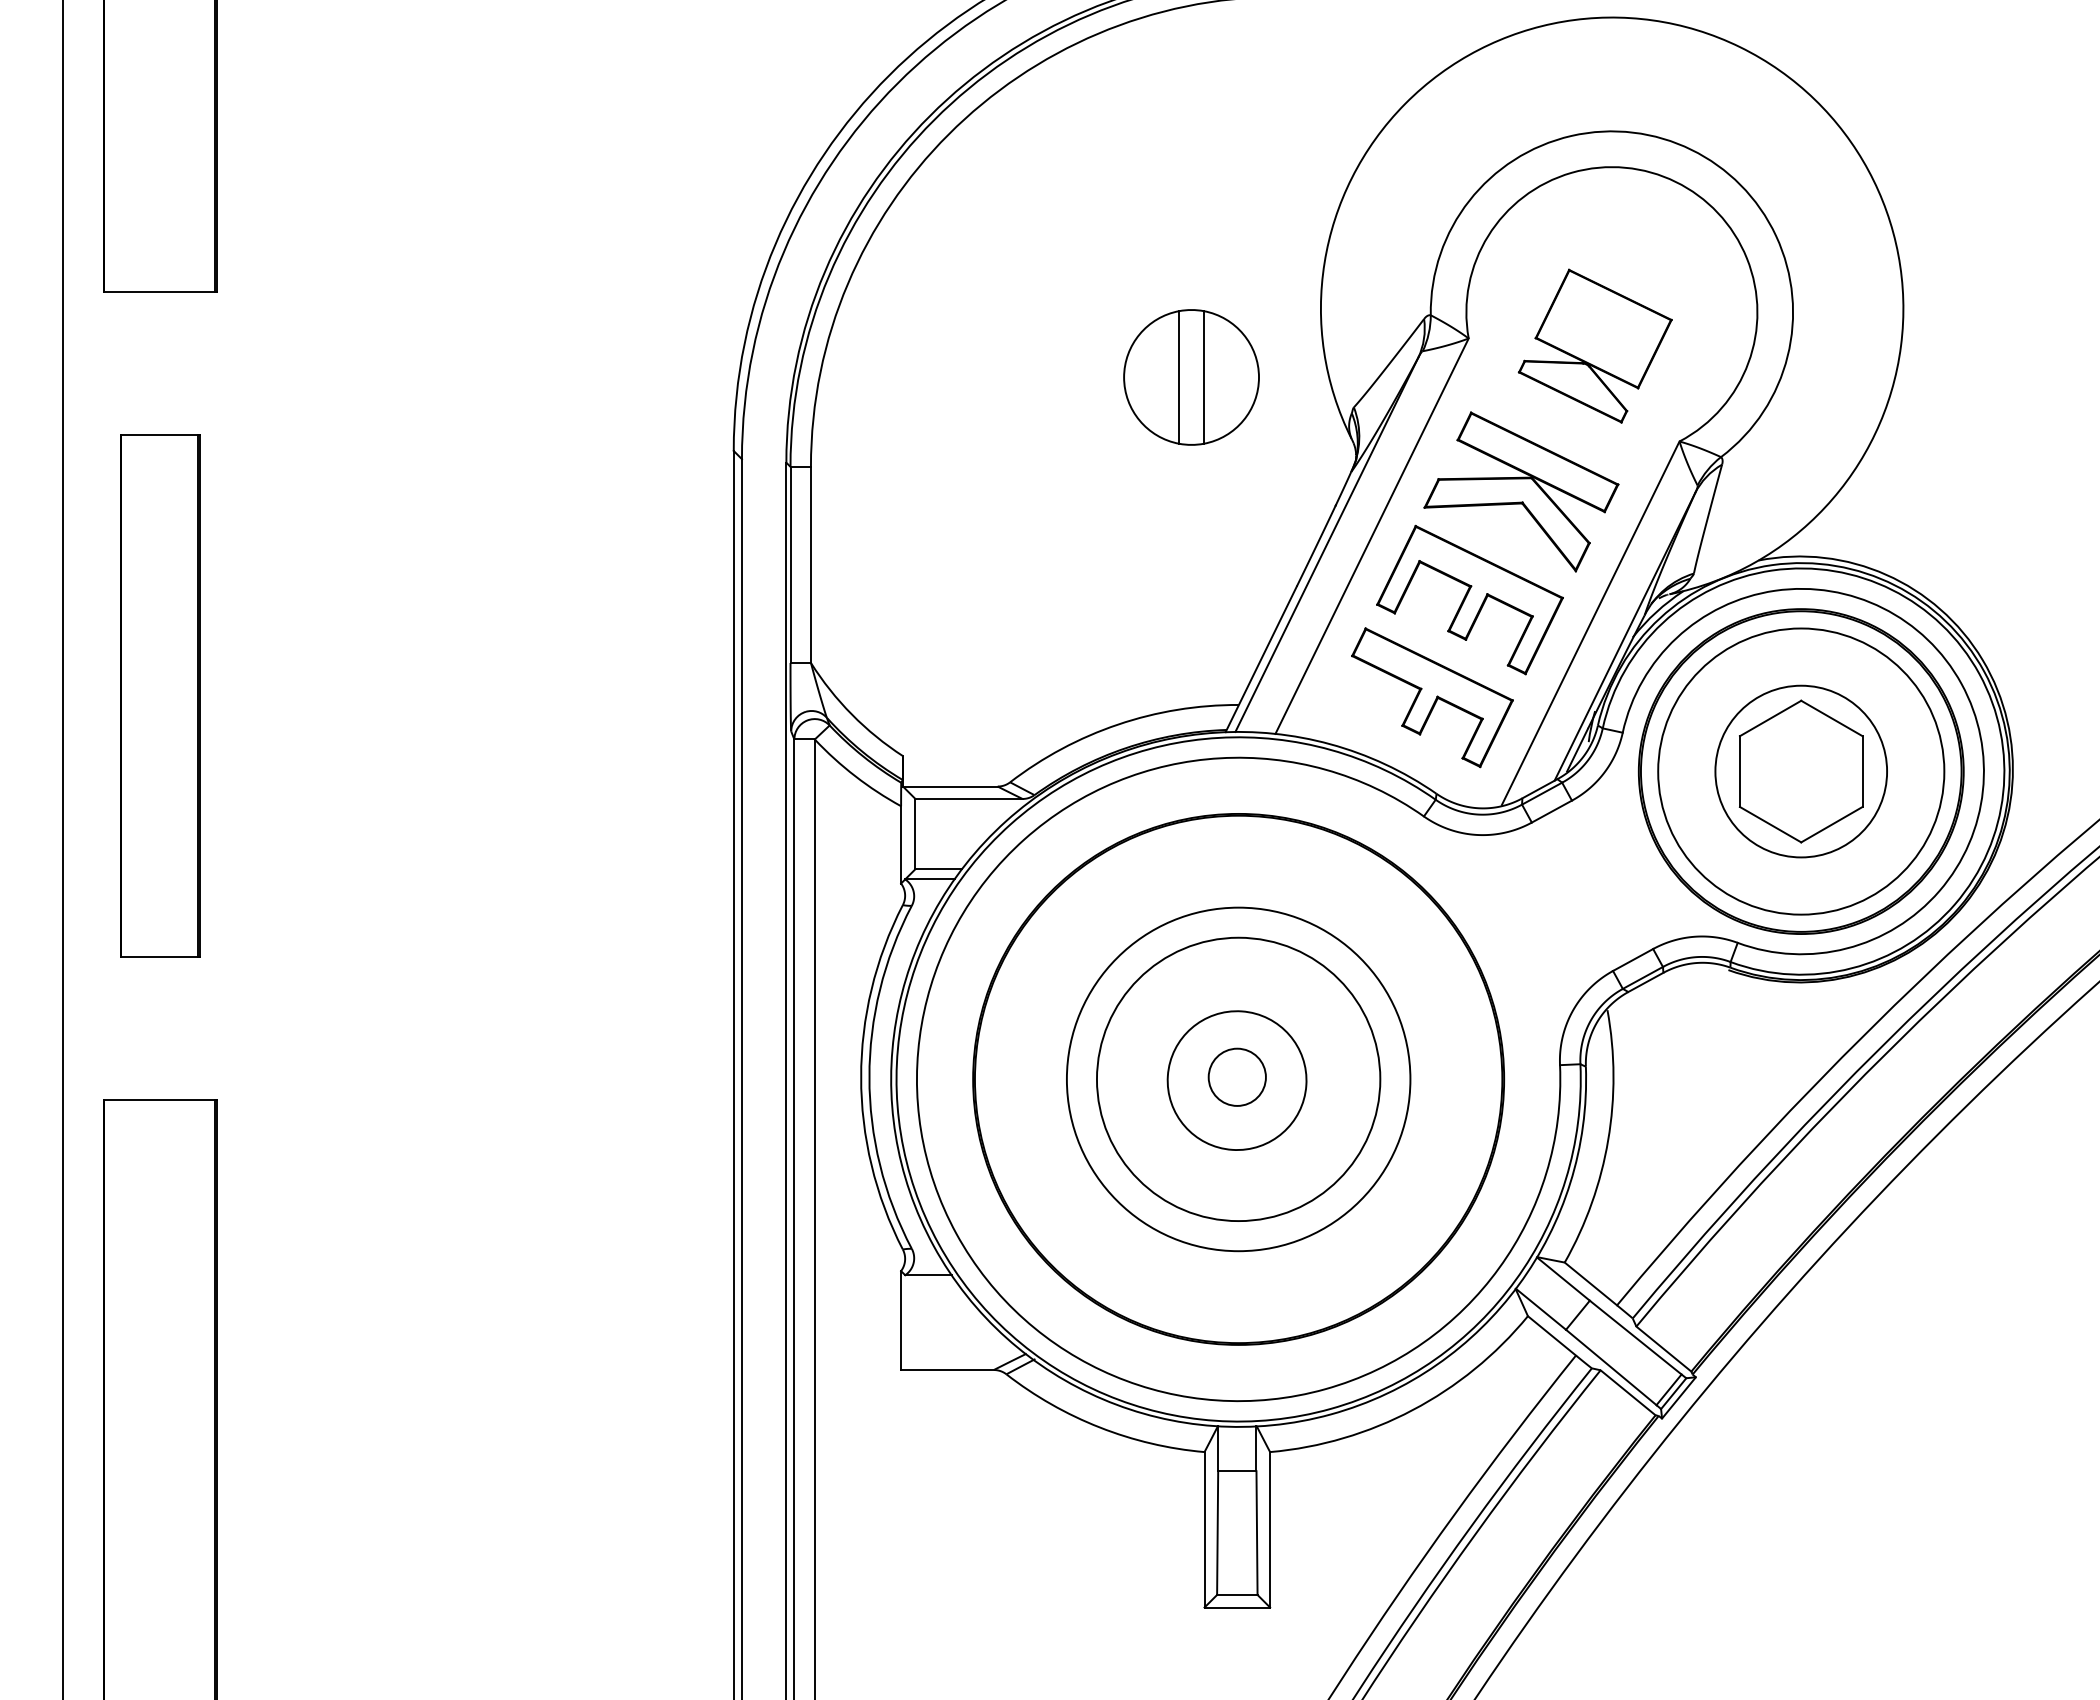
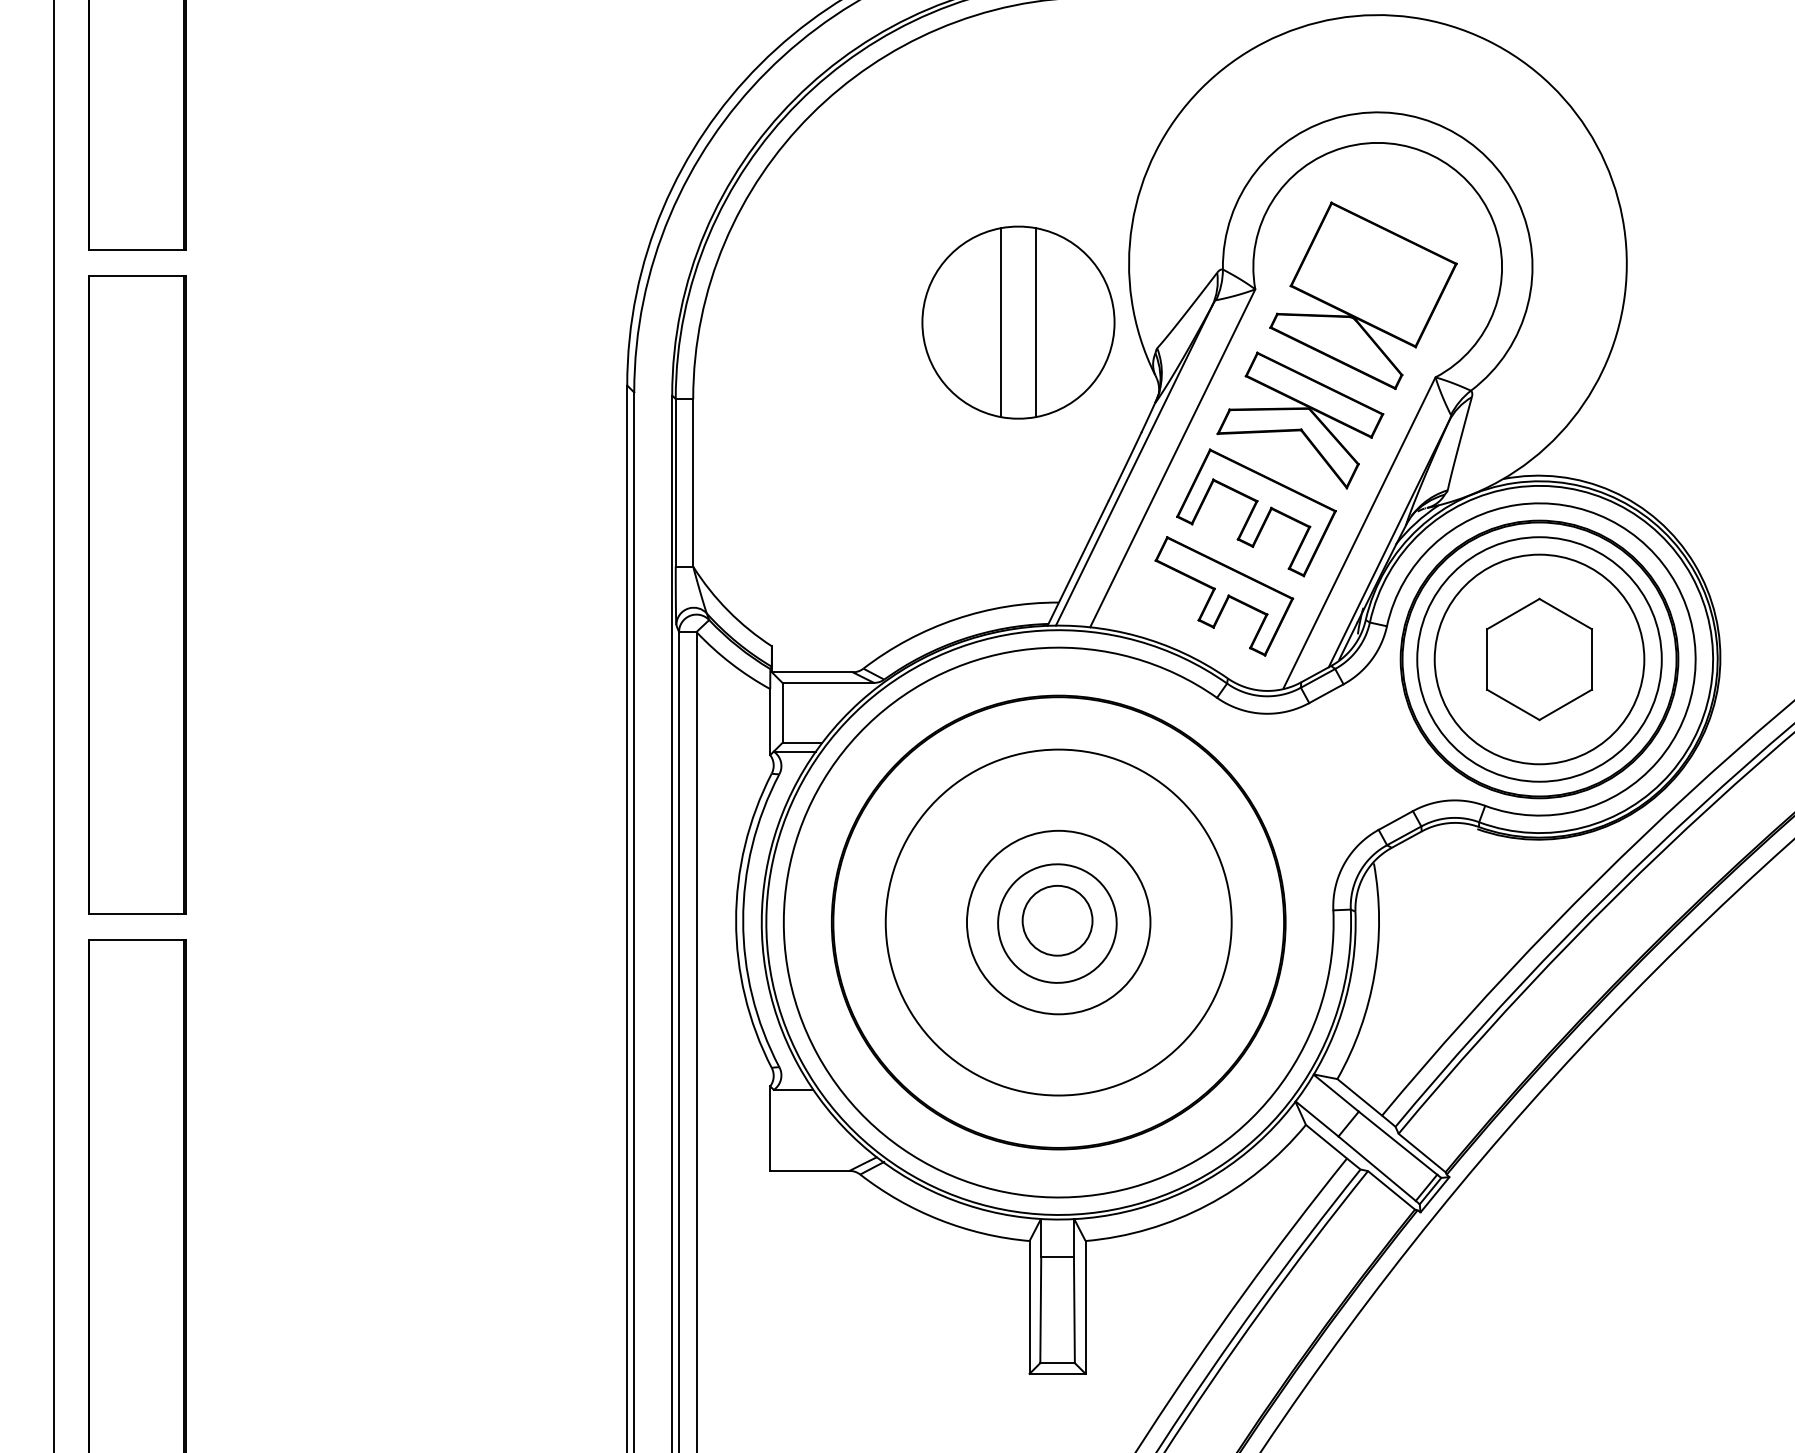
part: (1595, 346) -> (1363, 296), size x1.43
part: (1191, 377) -> (1018, 322), size x1.67
part: (160, 695) -> (137, 594), size x1.43
circle: (1800, 771) -> (1538, 659), size x1.43
circle: (1237, 1077) -> (1057, 920), size x1.43
circle: (1238, 1079) -> (1058, 922), size x0.62
circle: (1238, 1079) -> (1058, 922), size x1.43

